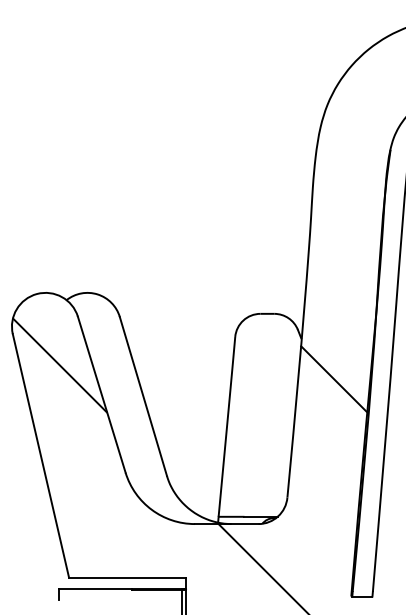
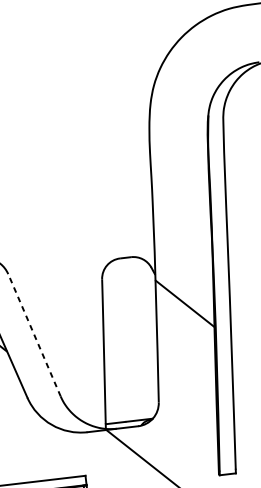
line: (143, 396) -> (34, 335), solid -> dashed

